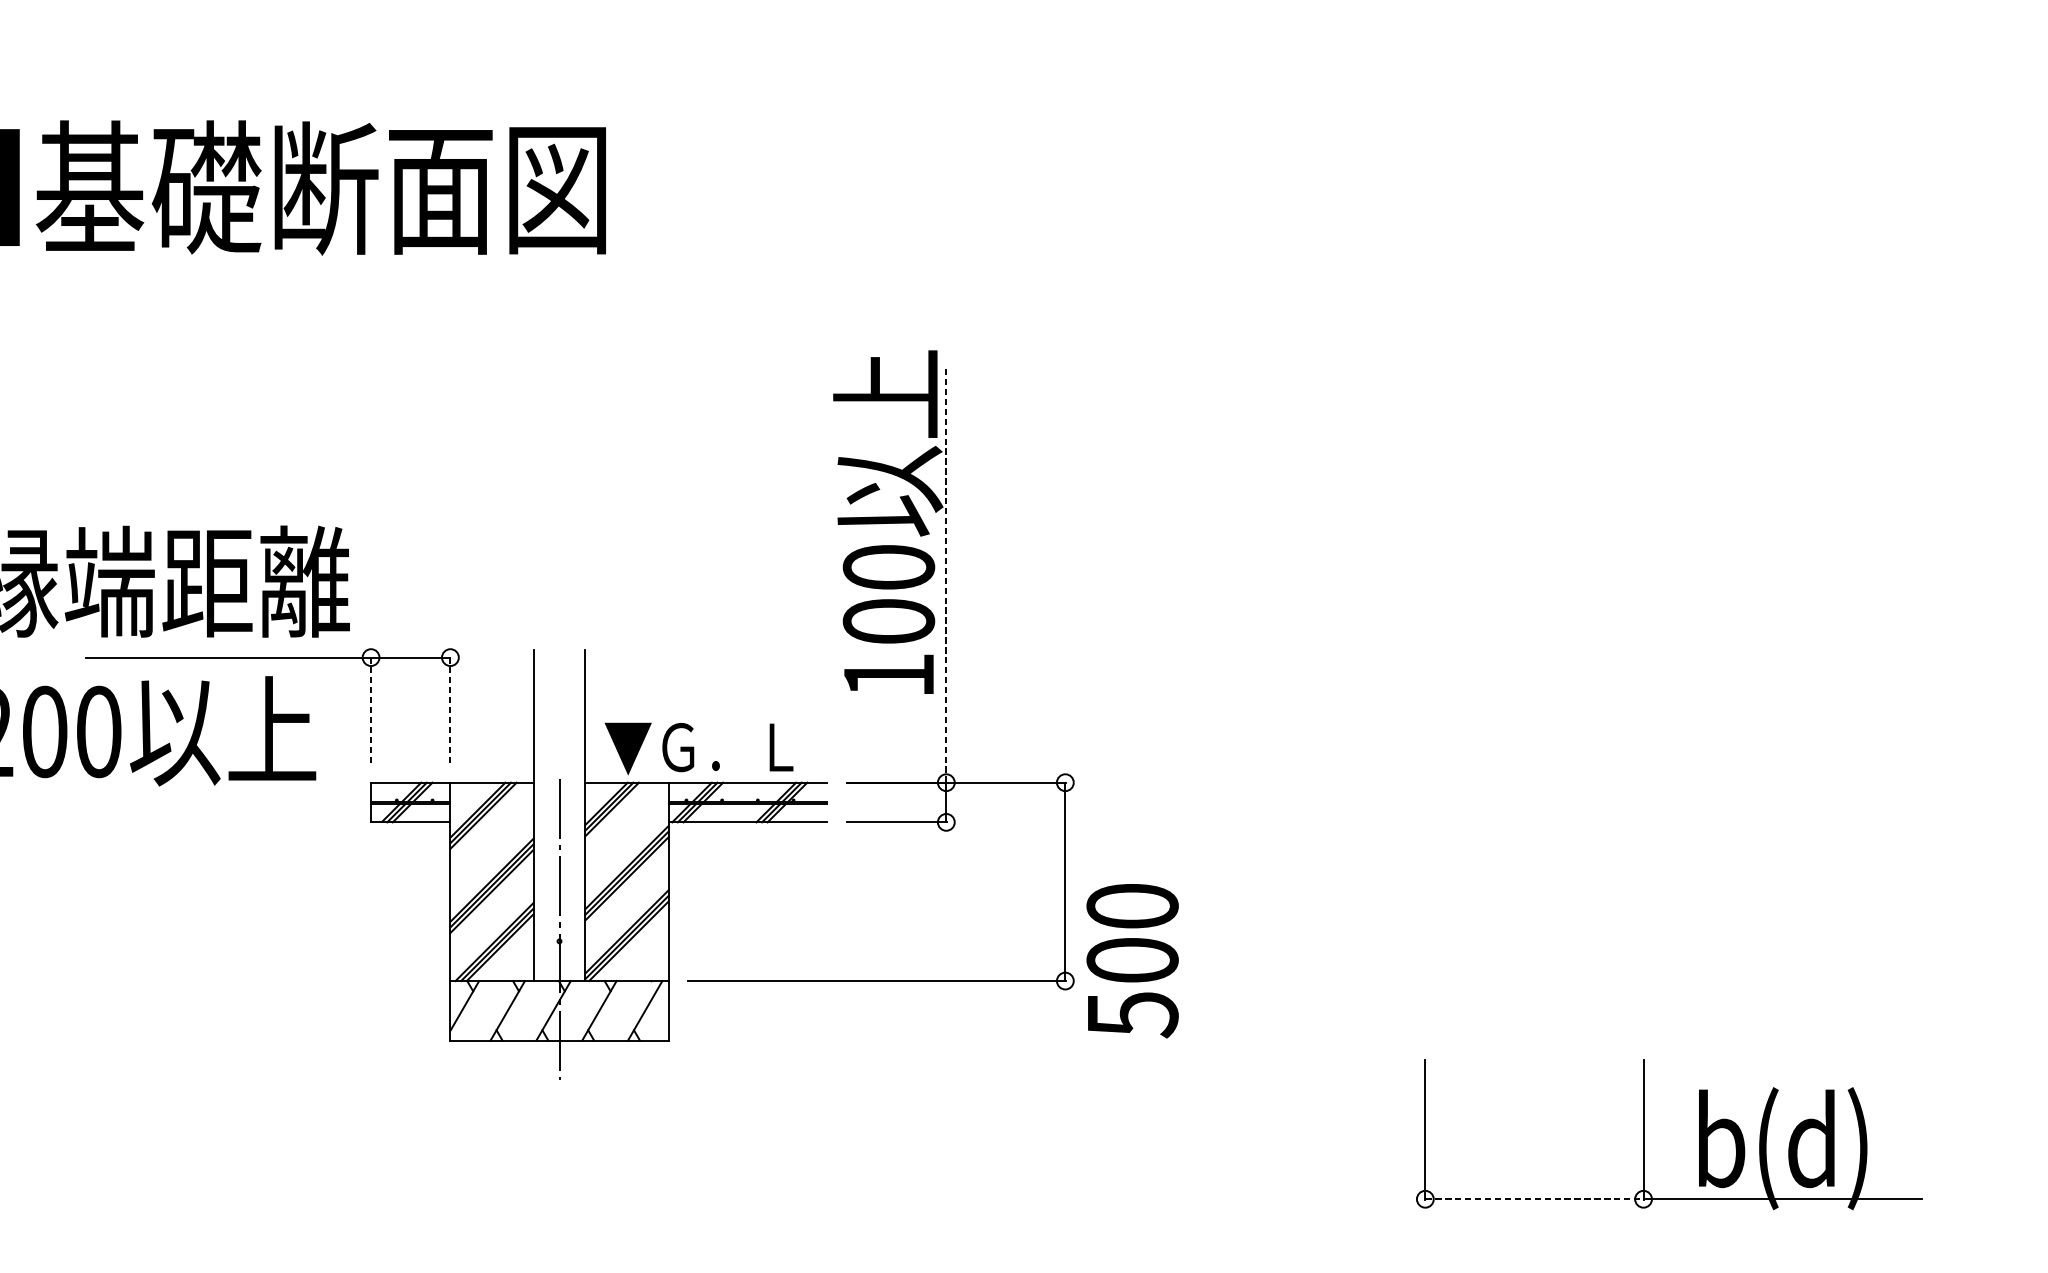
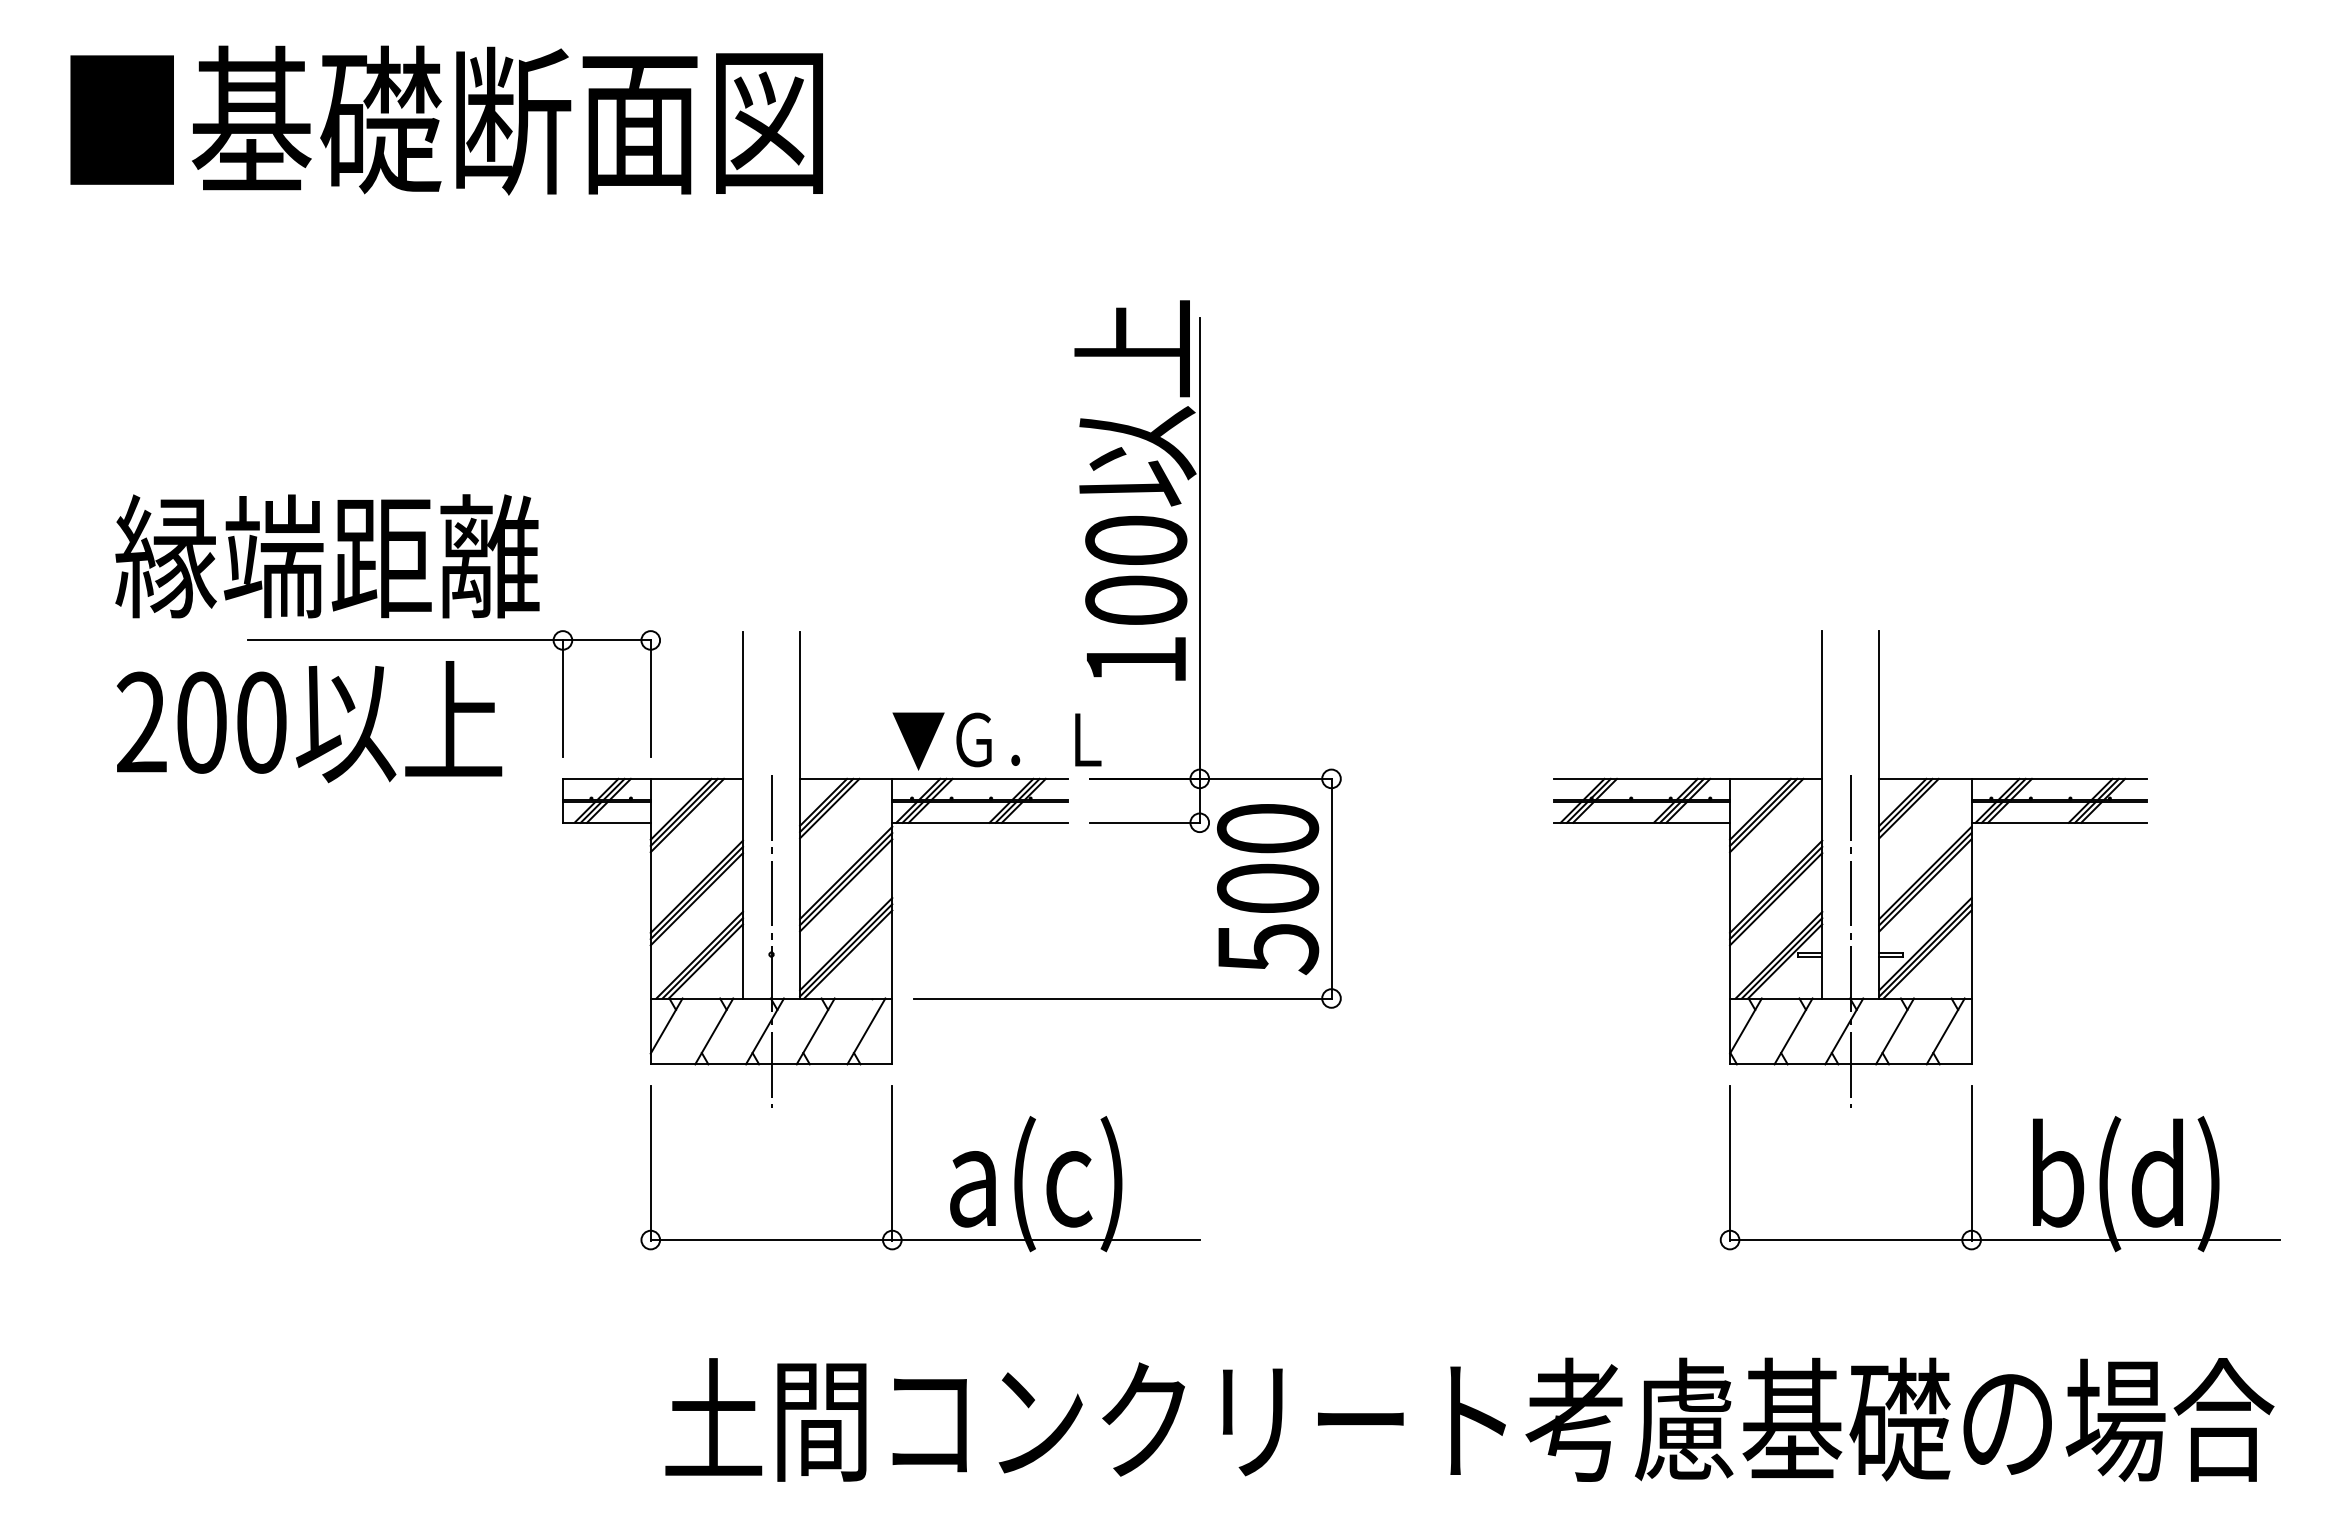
line: (946, 574) -> (1199, 548), dashed -> solid
line: (370, 709) -> (562, 697), dashed -> solid
line: (450, 709) -> (650, 697), dashed -> solid
text: (698, 748) -> (996, 741), moved
part: (1534, 863) -> (1850, 868), added
text: (1133, 961) -> (1268, 889), moved
part: (668, 1134) -> (892, 1168), added
line: (1534, 1199) -> (1850, 1240), dashed -> solid

